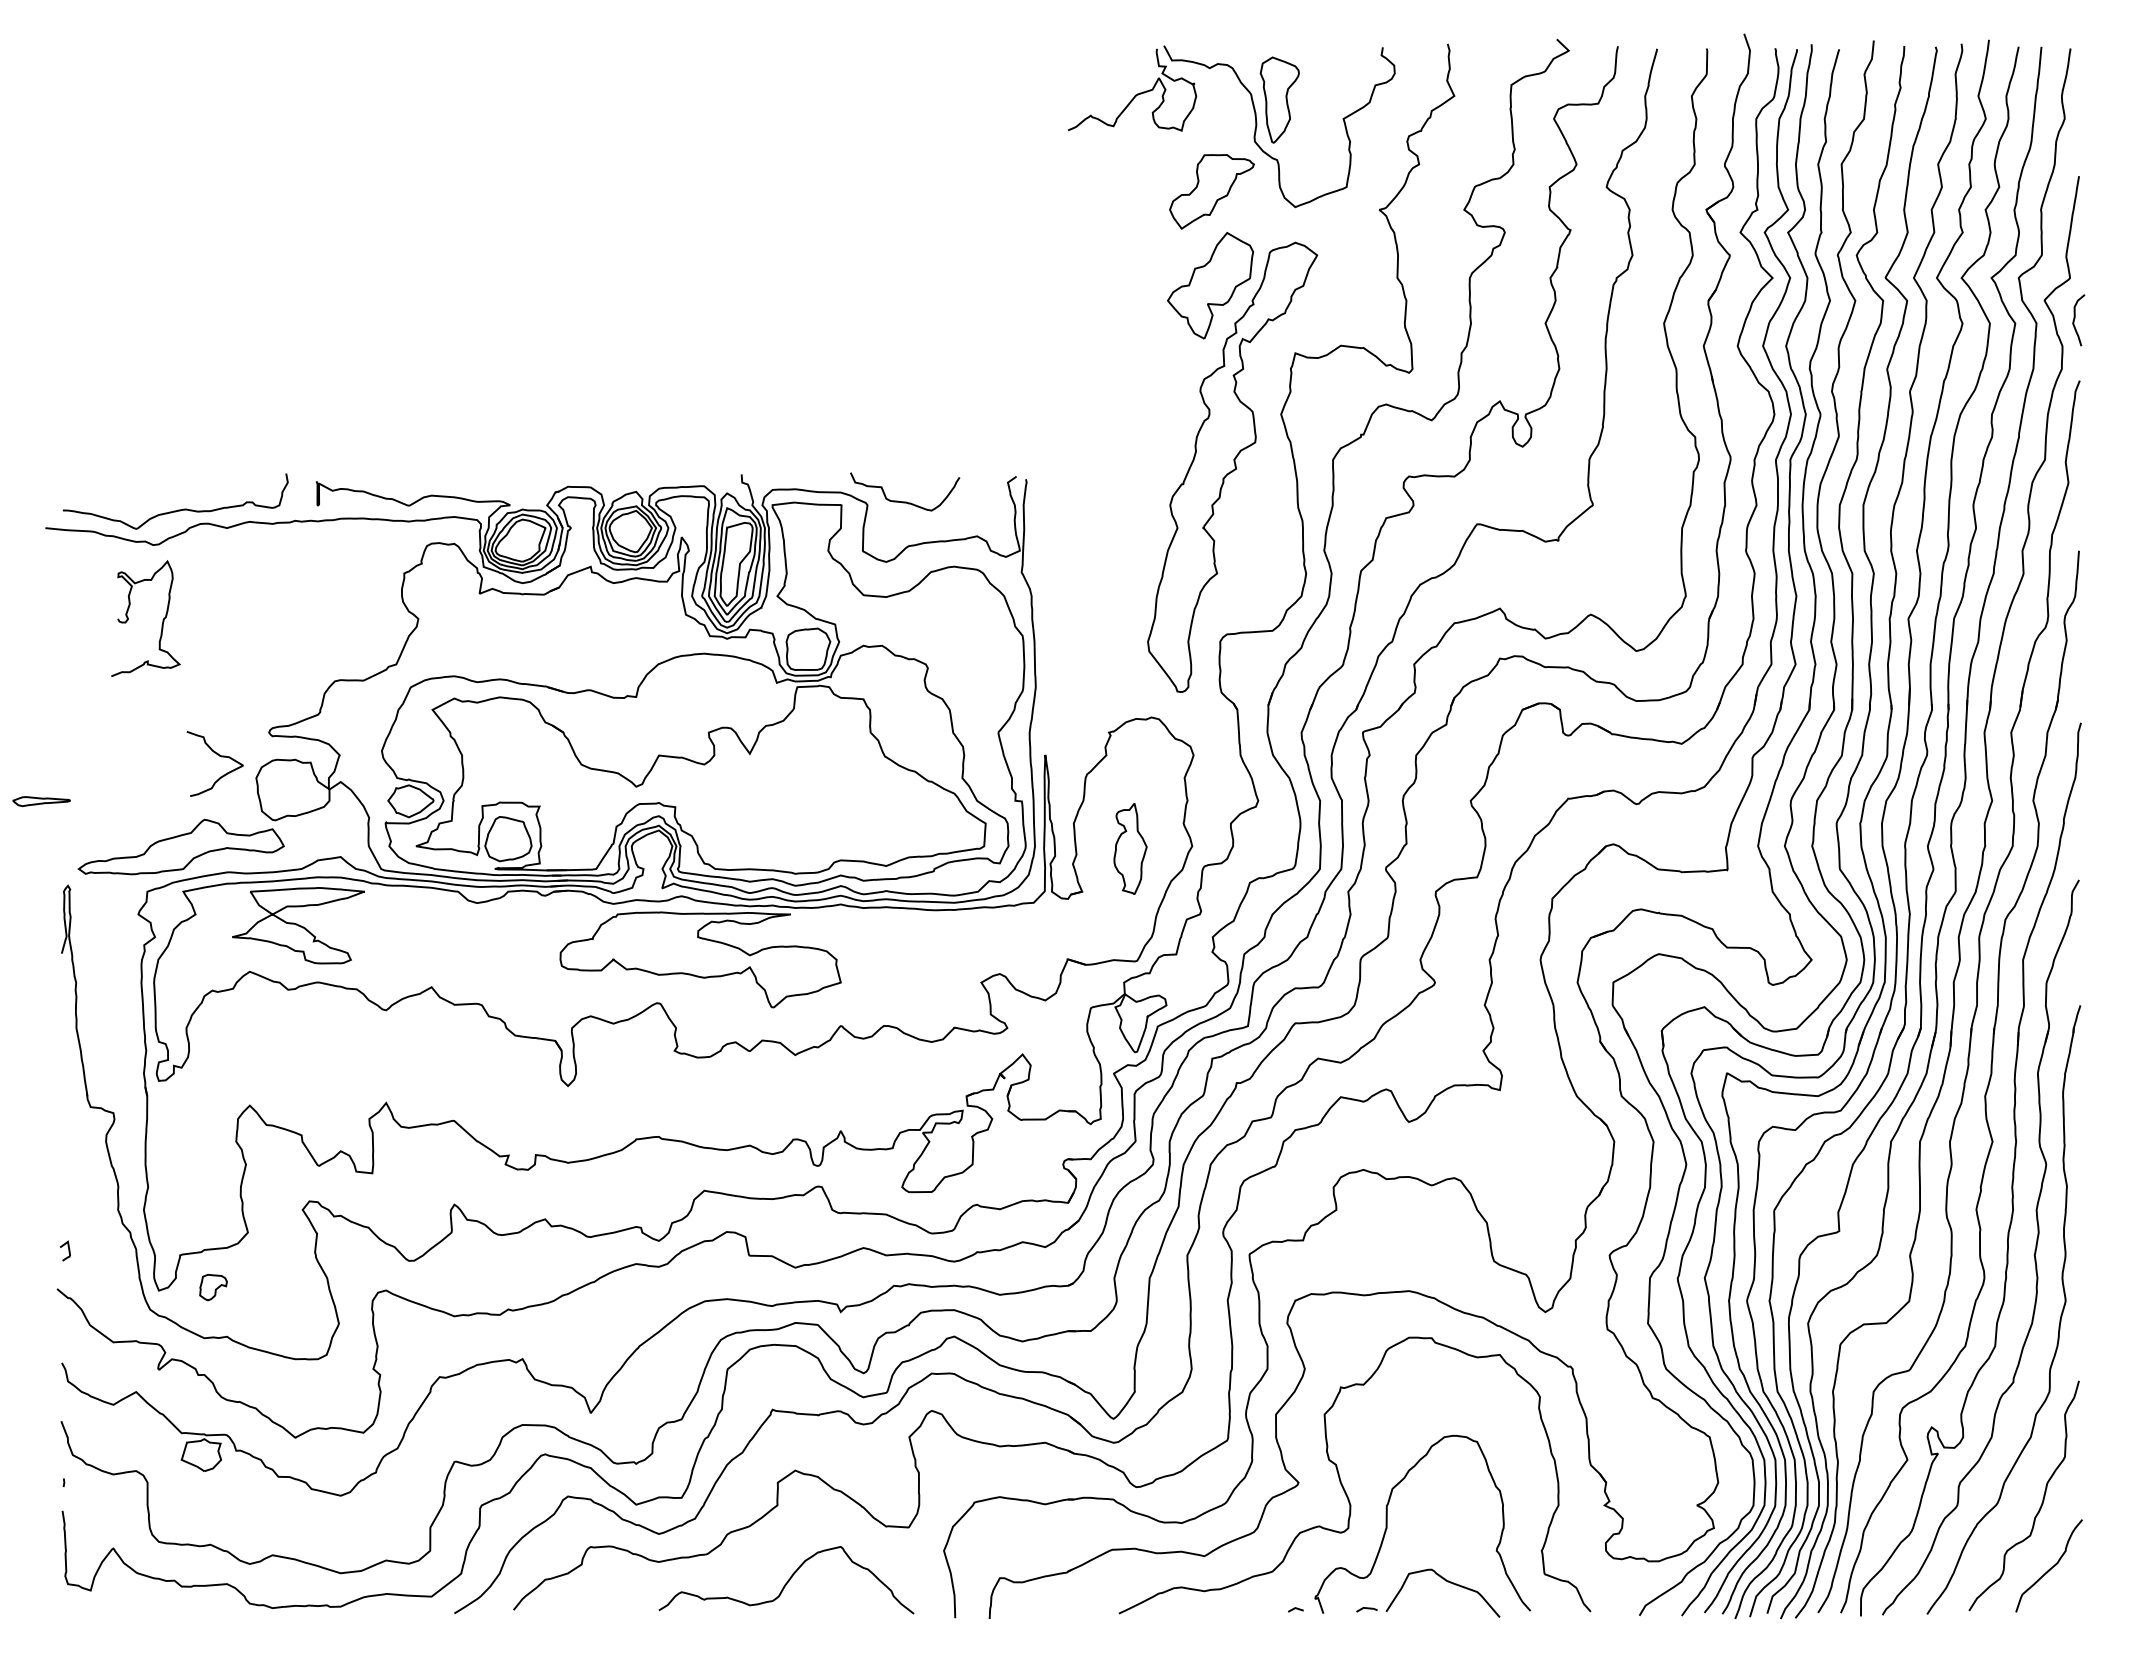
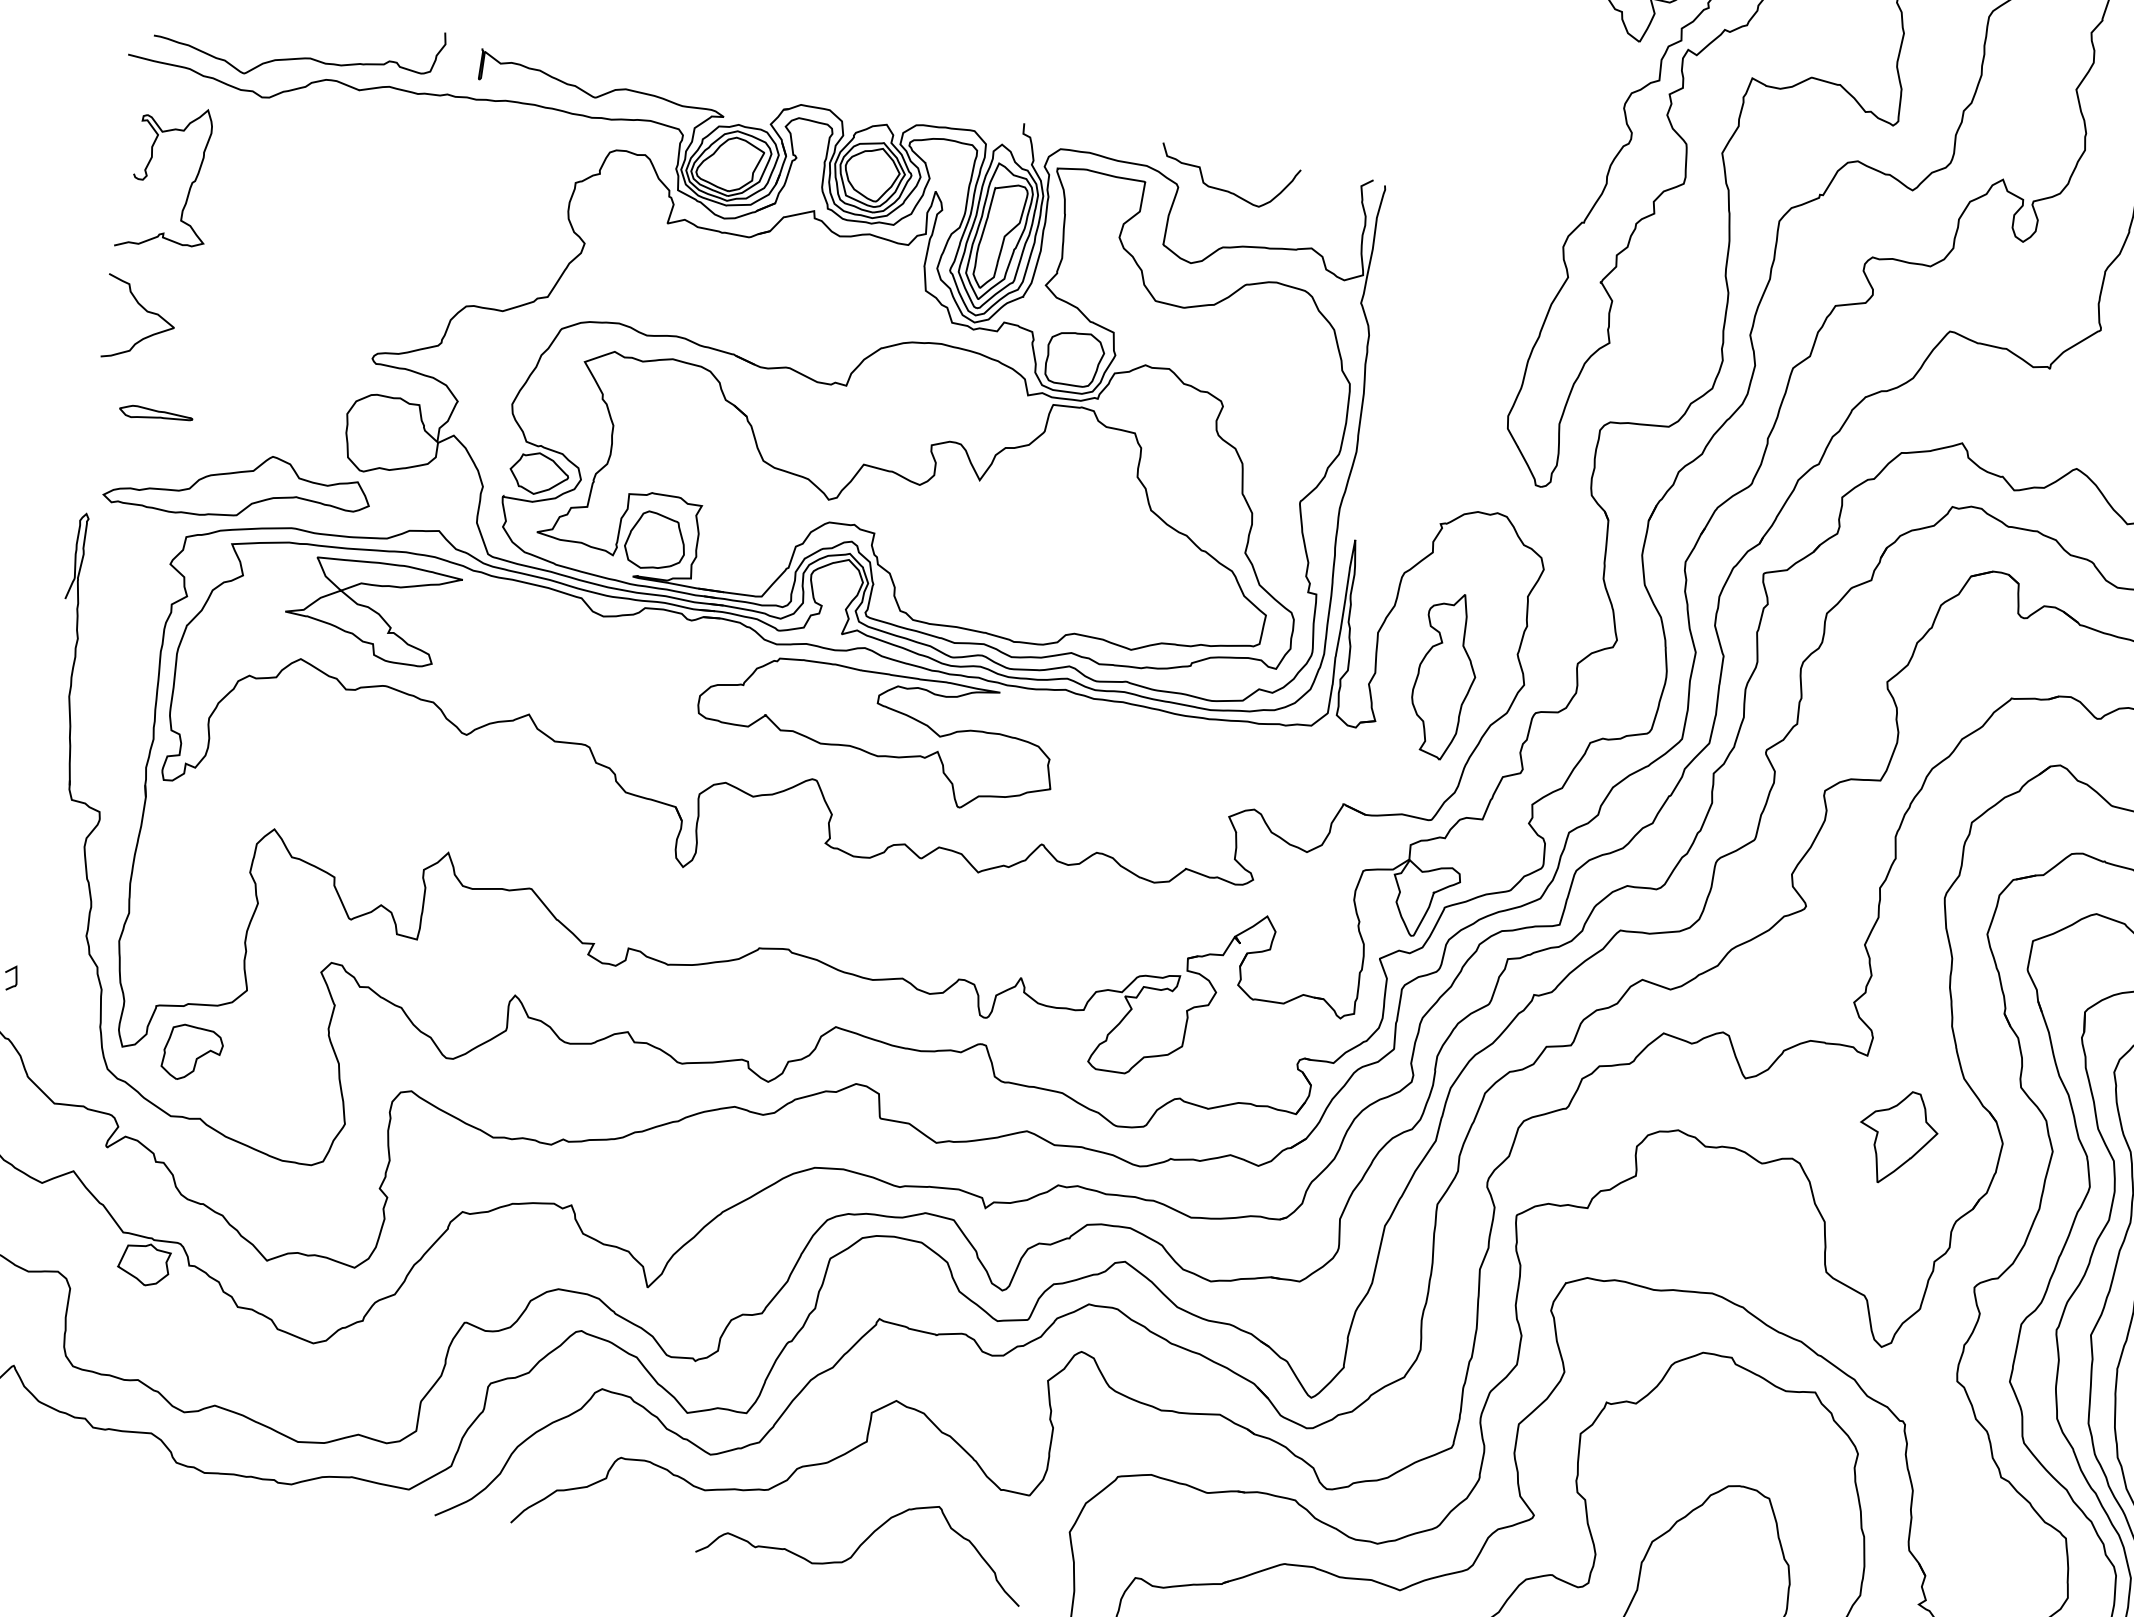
curve: (128, 618) -> (147, 175), moved
curve: (217, 755) -> (143, 310), moved
part: (41, 801) -> (155, 414), moved
part: (1130, 848) -> (1445, 675), size x1.43
part: (1532, 1148) -> (1897, 1136), added
part: (213, 1287) -> (192, 1053), size x1.67

